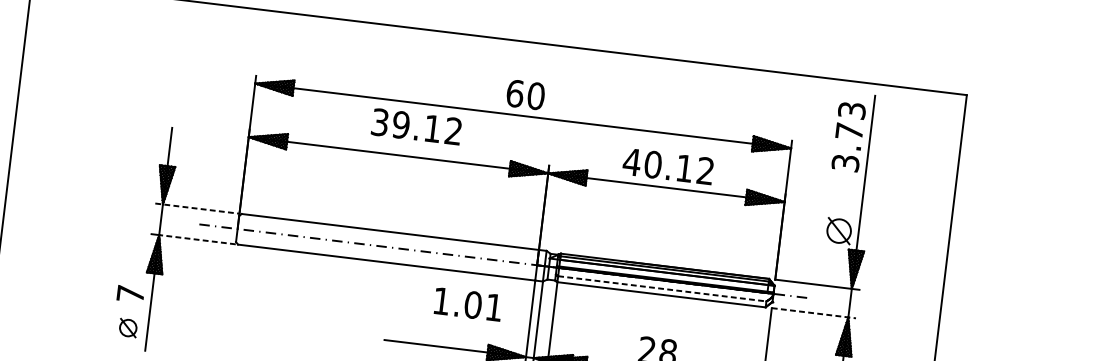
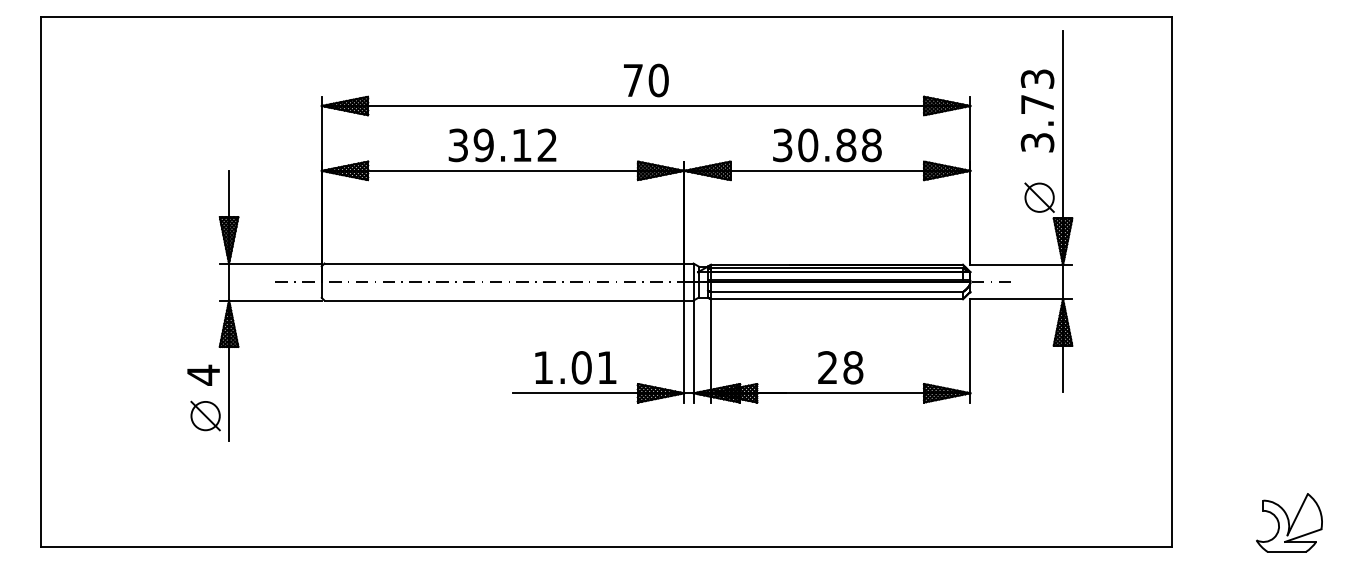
text: (515, 93) -> (633, 80), 60 -> 70
text: (416, 126) -> (502, 145), moved
text: (848, 136) -> (1037, 110), moved
text: (668, 166) -> (826, 145), 40.12 -> 30.88
line: (197, 208) -> (270, 263), dashed -> solid
line: (196, 239) -> (274, 300), dashed -> solid
line: (662, 289) -> (837, 292), dashed -> solid
text: (130, 293) -> (203, 374), 7 -> 4
text: (468, 304) -> (575, 367), moved
line: (814, 313) -> (1021, 299), dashed -> solid
part: (128, 327) -> (205, 415), size x1.43

